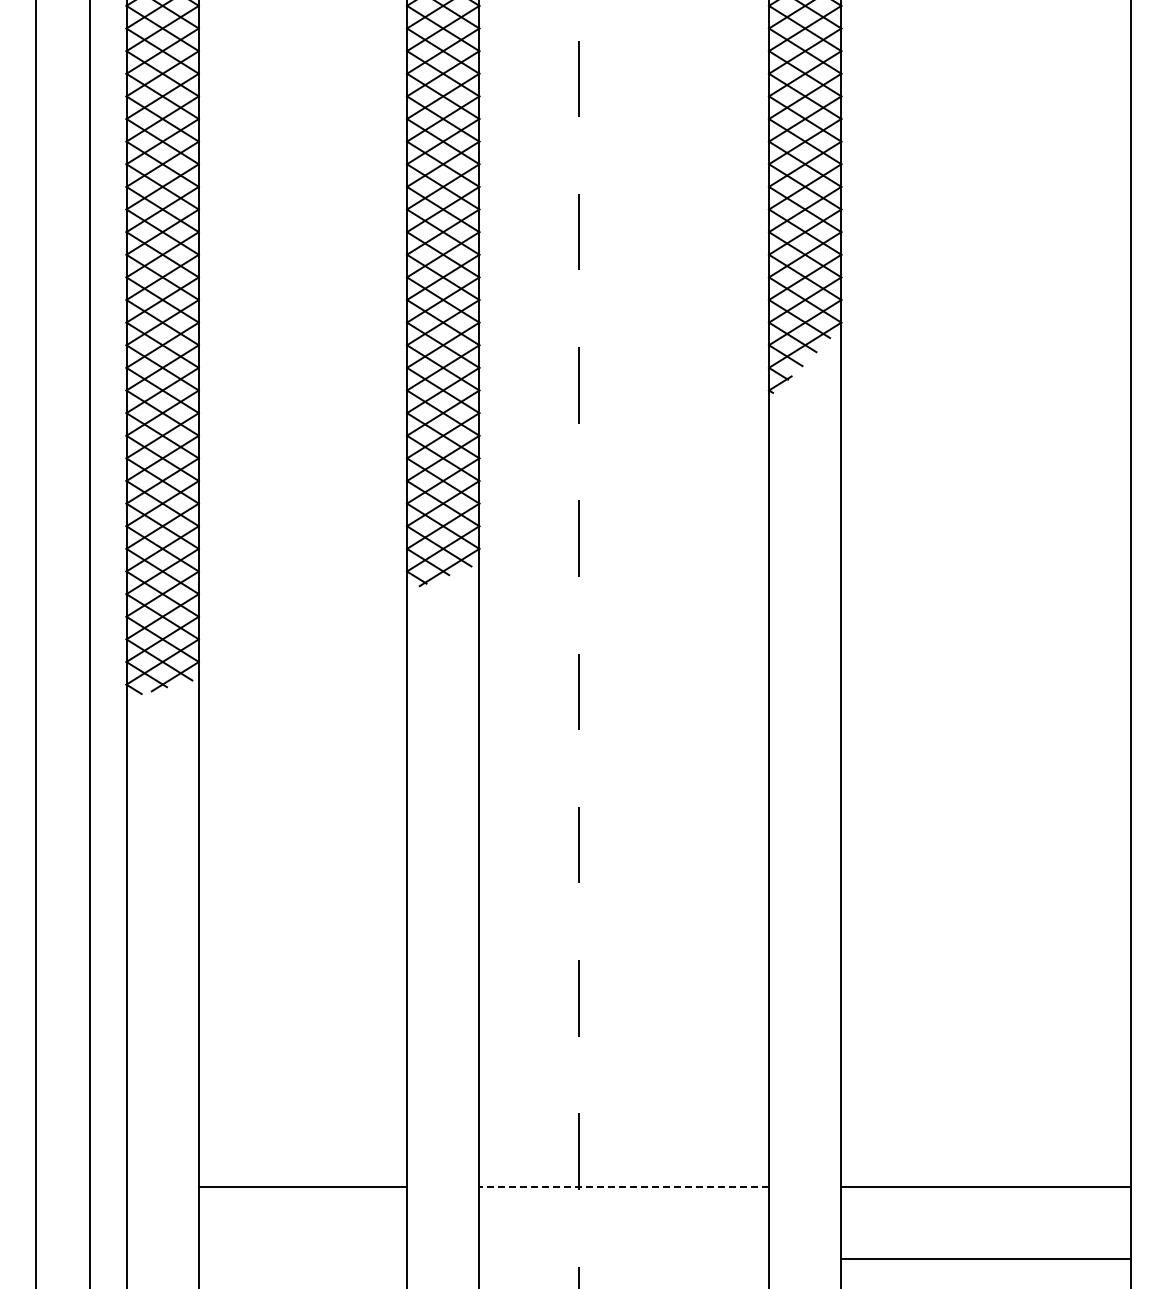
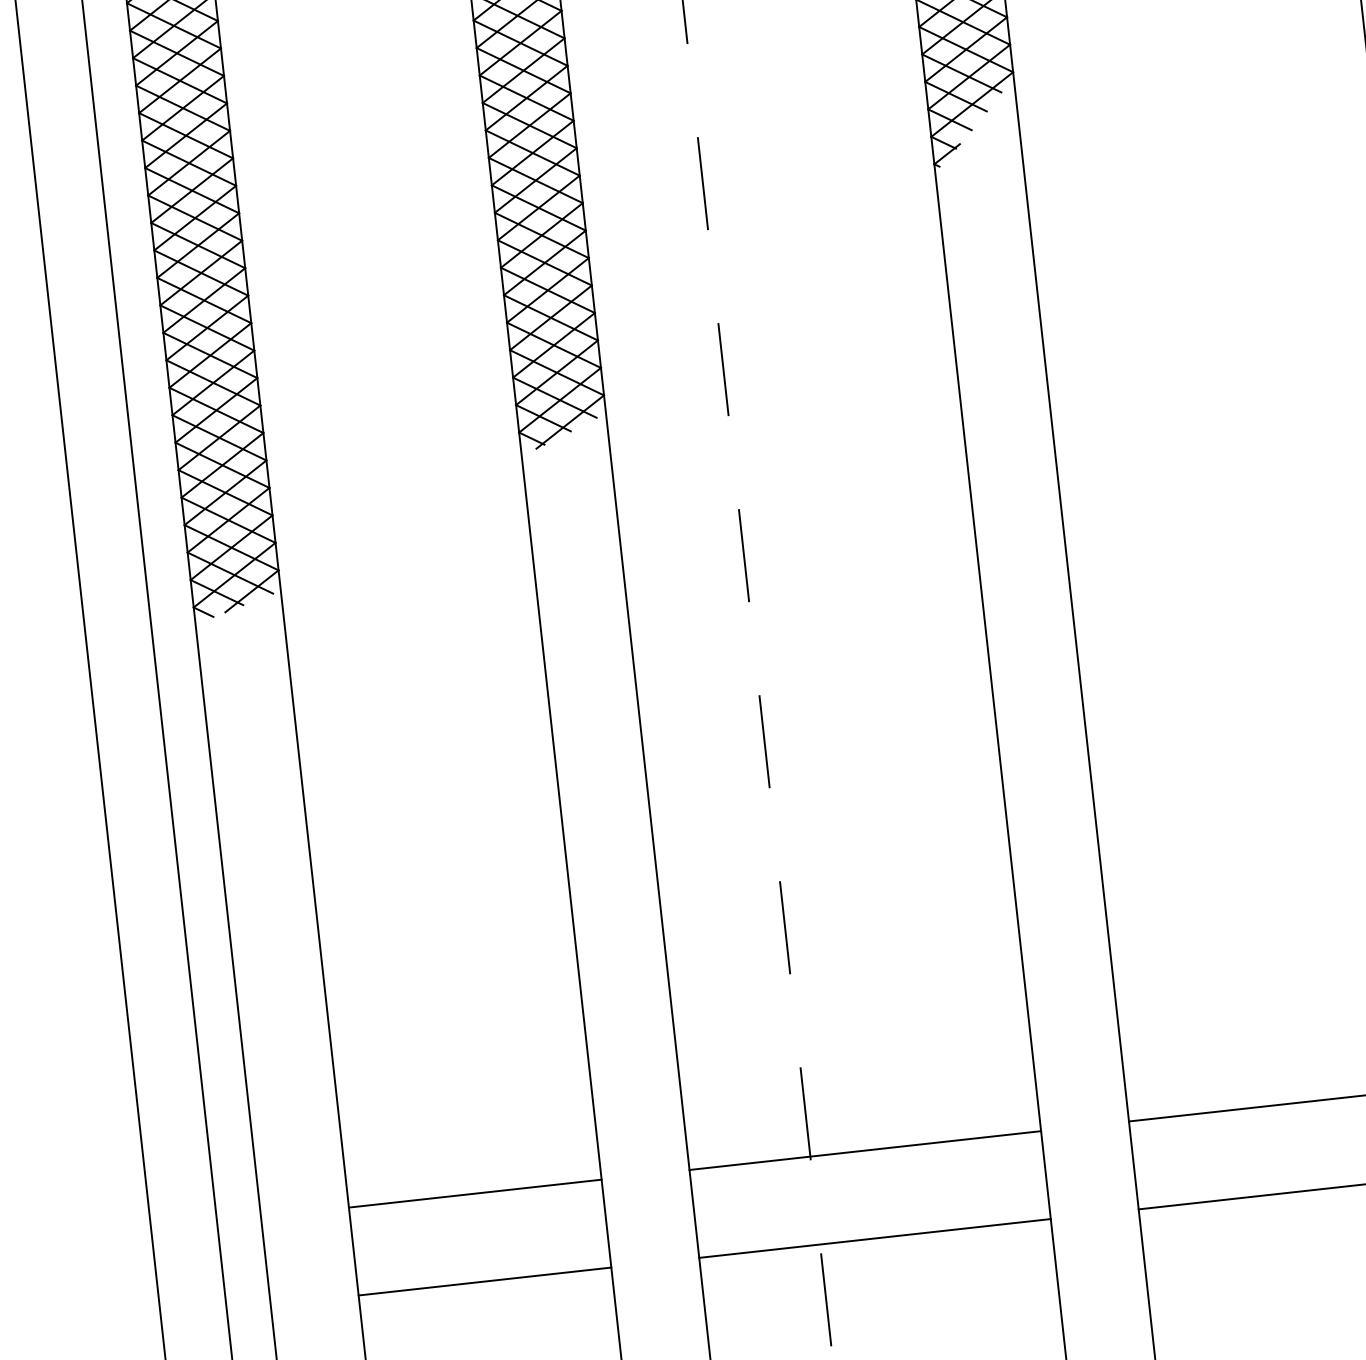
line: (624, 1186) -> (865, 1150), dashed -> solid
line: (302, 1259) -> (484, 1281), added
line: (624, 1259) -> (875, 1238), added

